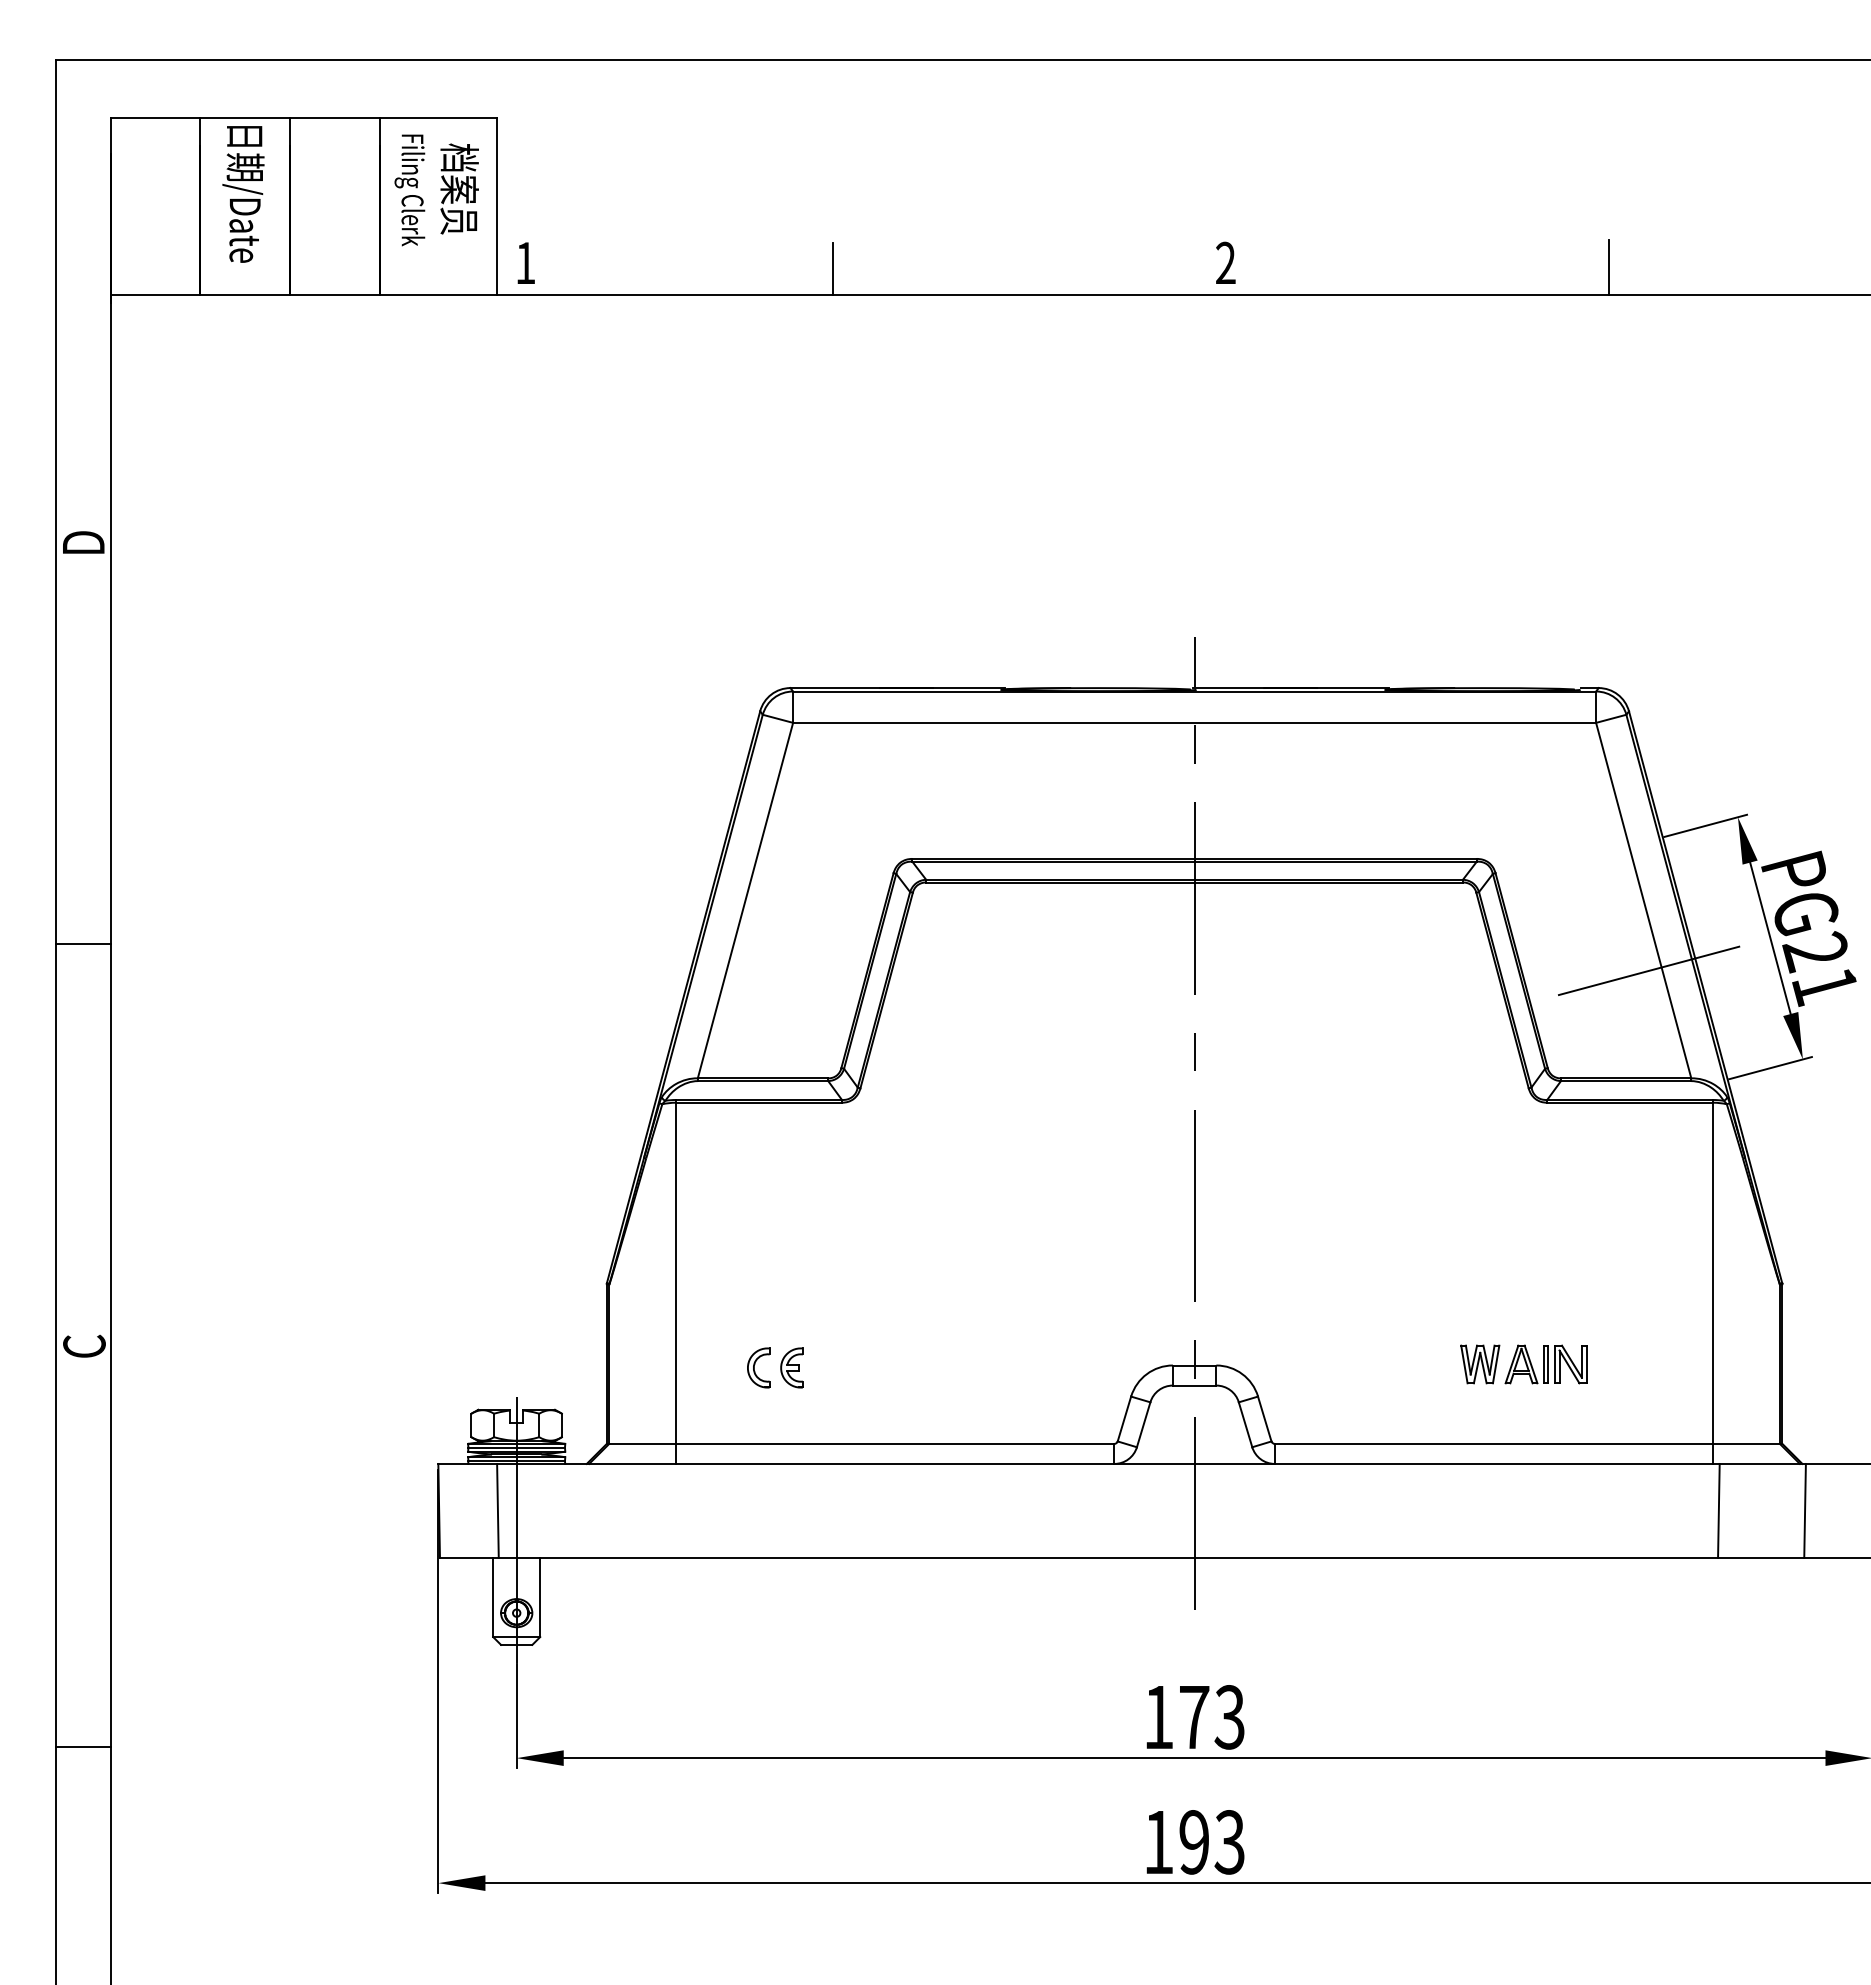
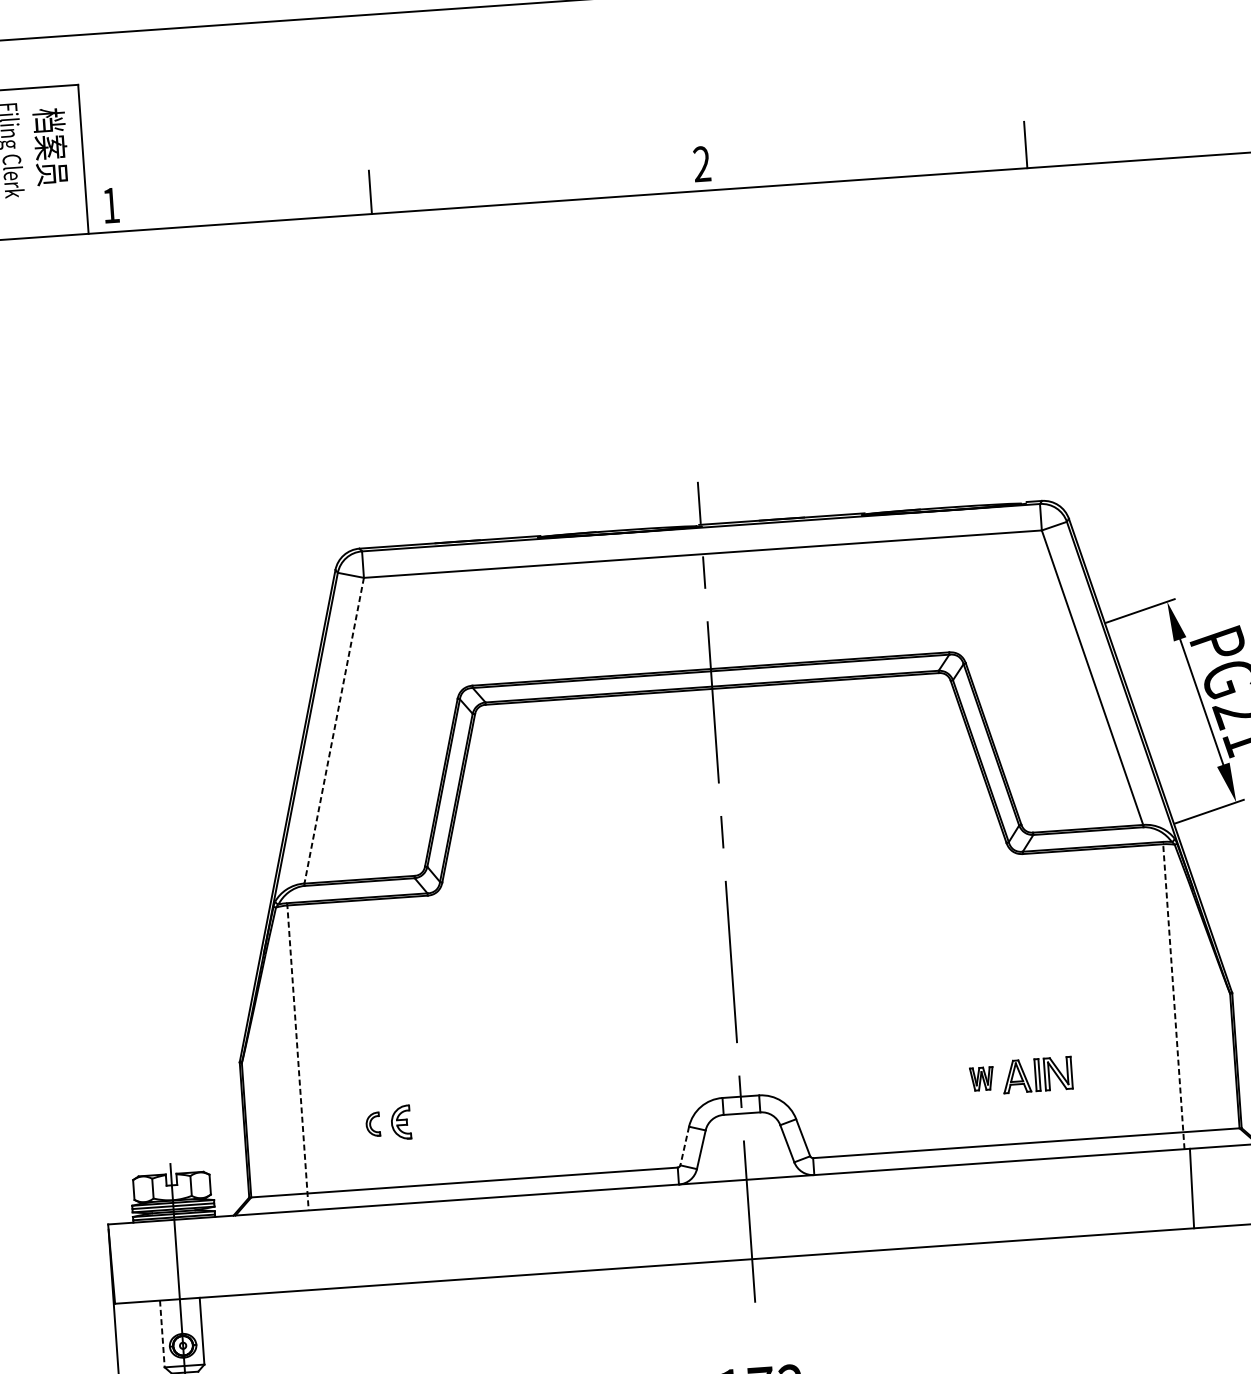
line: (745, 901) -> (334, 731), solid -> dashed
line: (1649, 970) -> (1101, 736), removed
line: (675, 1281) -> (297, 1056), solid -> dashed
line: (1713, 1281) -> (1173, 995), solid -> dashed
part: (1480, 1364) -> (982, 1078), size x0.7
part: (758, 1367) -> (372, 1124), size x0.7
line: (1124, 1419) -> (684, 1146), solid -> dashed
line: (497, 1510) -> (160, 1260), removed
line: (493, 1597) -> (162, 1333), solid -> dashed

